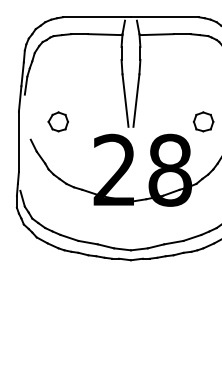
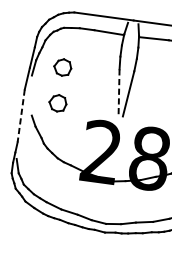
part: (57, 80) -> (62, 67), added
line: (125, 101) -> (118, 93), solid -> dashed
line: (18, 142) -> (20, 116), solid -> dashed

